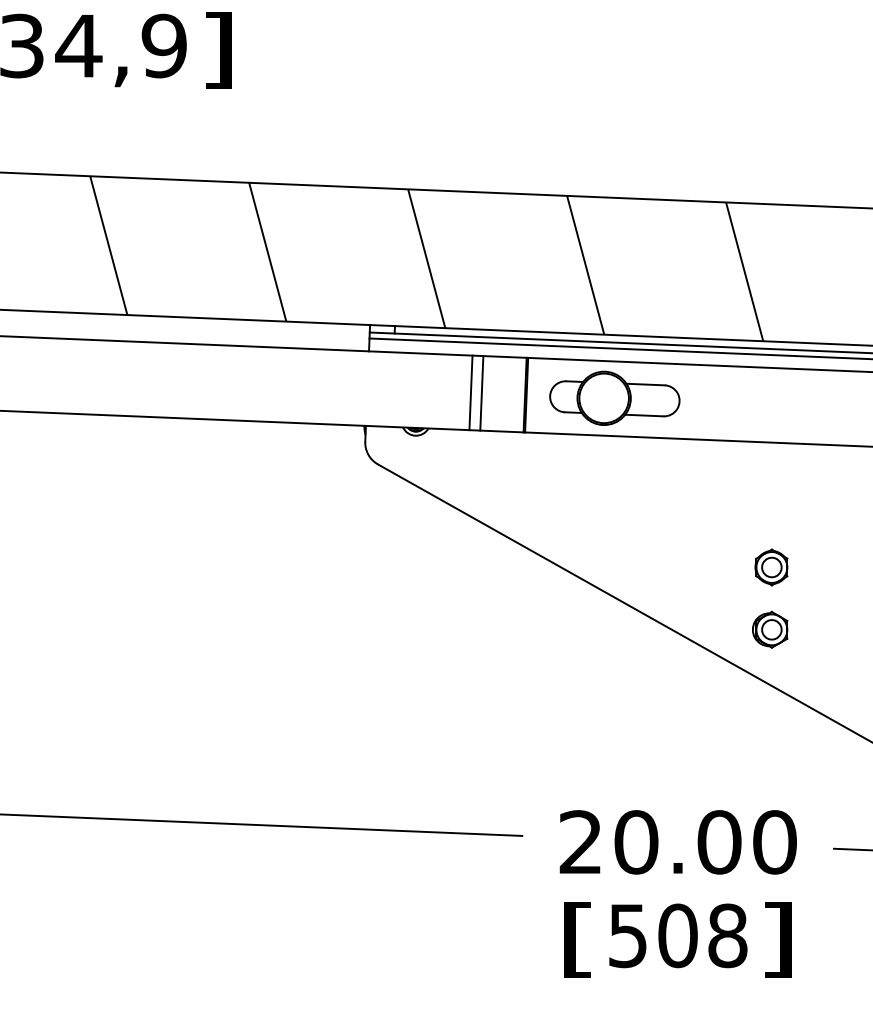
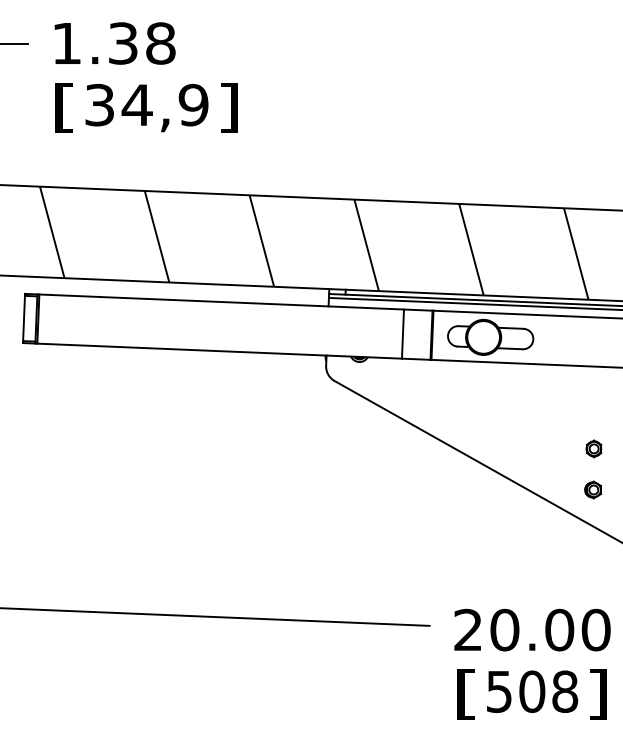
line: (470, 392) -> (395, 333), removed
part: (770, 566) -> (593, 448), size x0.7
part: (769, 629) -> (592, 489), size x0.7

